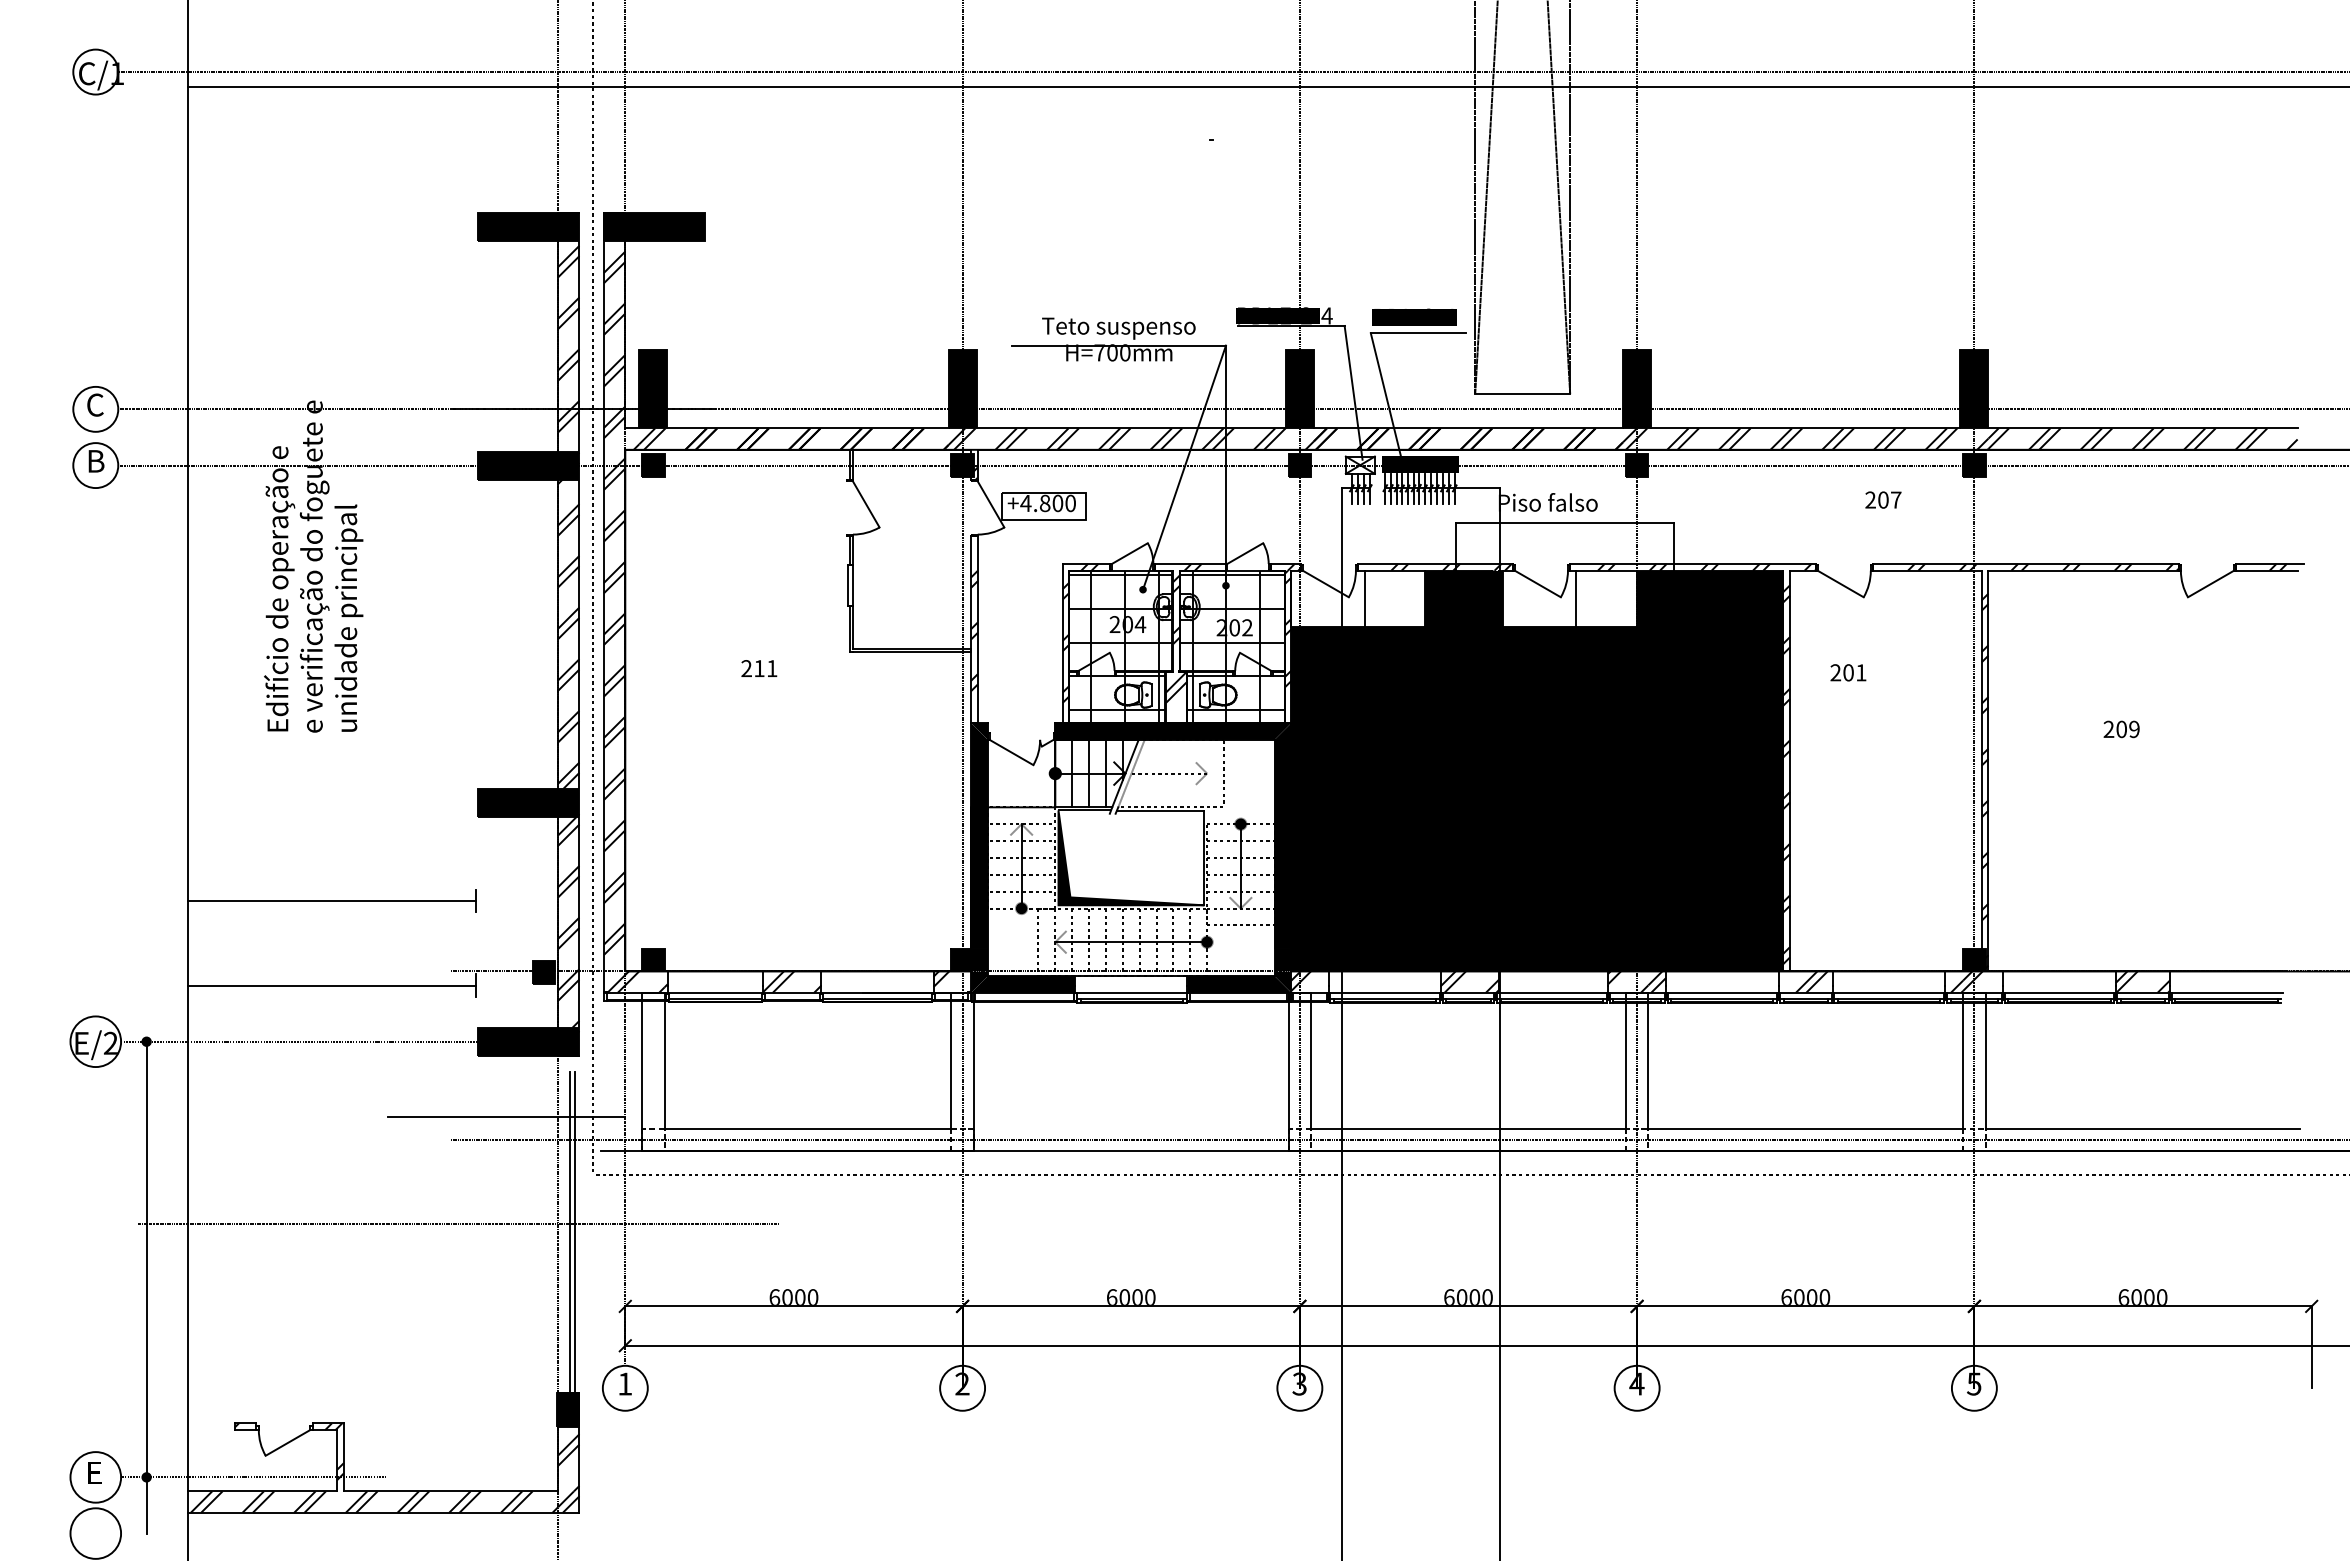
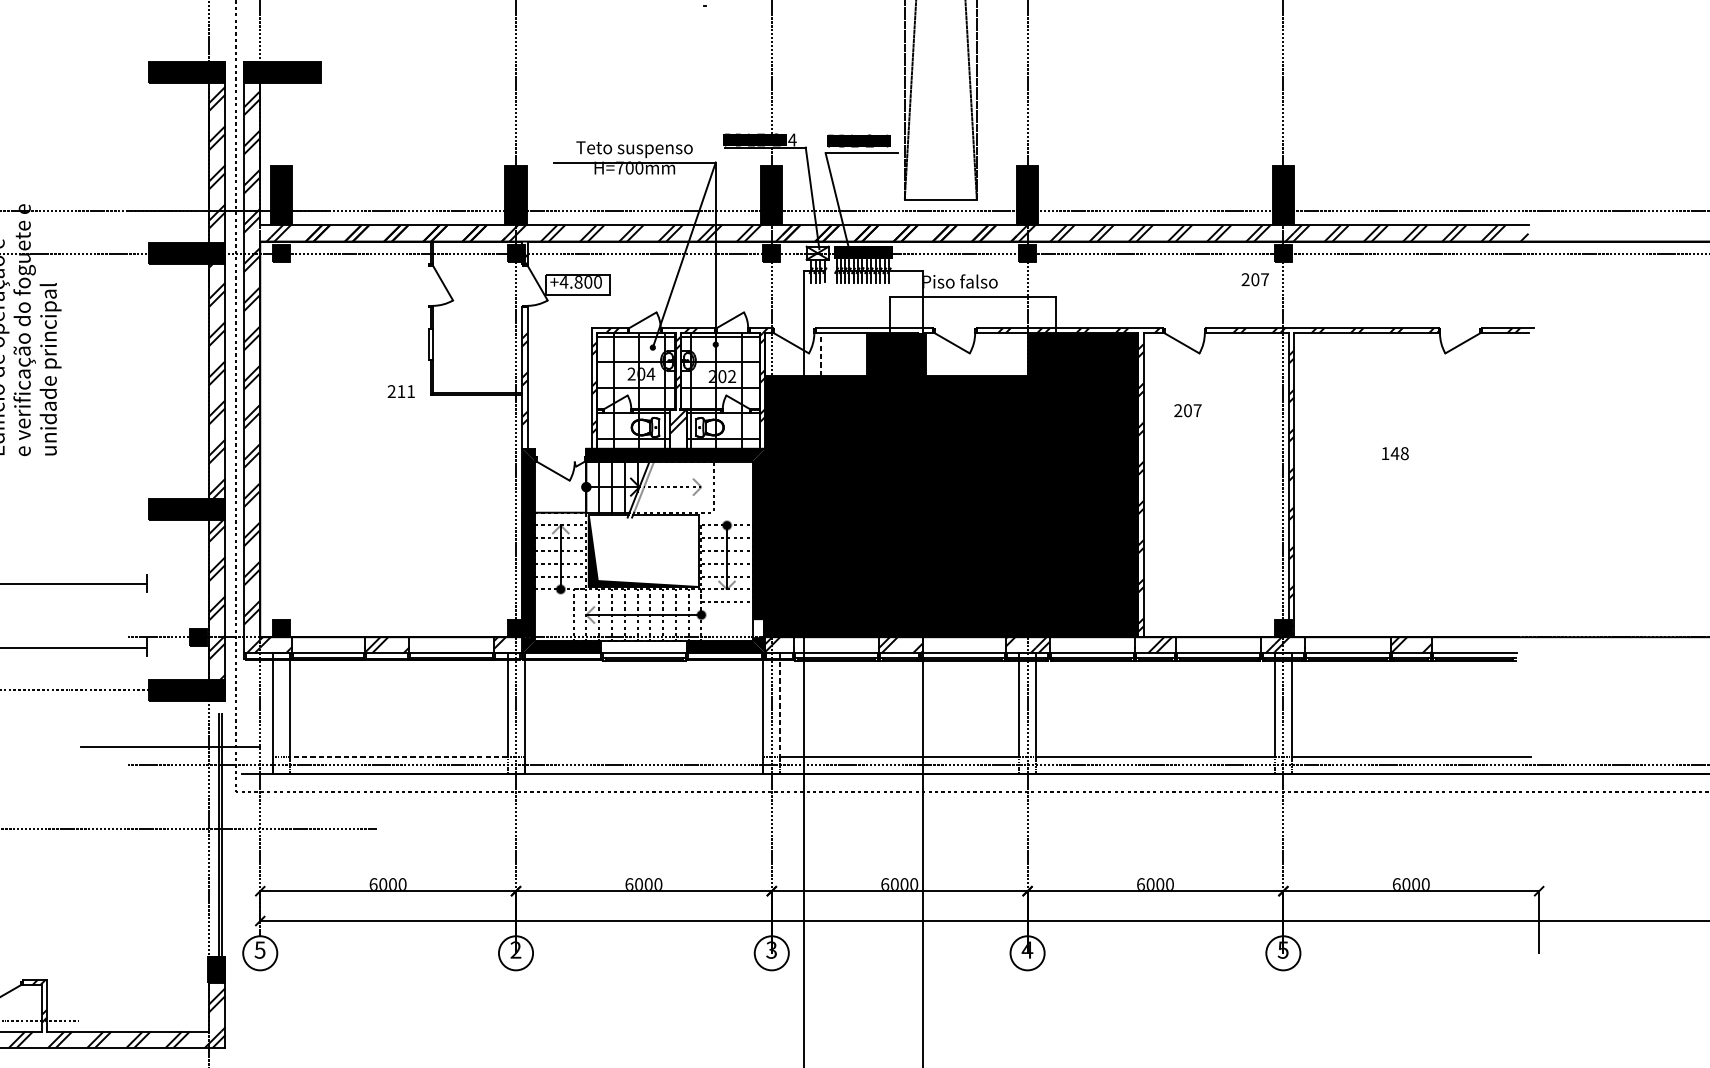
text: (1883, 499) -> (1255, 279), moved
hatch: (1451, 566) -> (886, 330), removed
line: (1364, 598) -> (820, 354), solid -> dashed
line: (1576, 598) -> (981, 354), removed
text: (759, 668) -> (401, 391), moved
text: (1861, 672) -> (1197, 410), 201 -> 207
text: (2121, 729) -> (1394, 453), 209 -> 148
fill: (1281, 959) -> (757, 628), removed
line: (1311, 1061) -> (780, 705), solid -> dashed
line: (807, 1128) -> (398, 756), solid -> dashed
text: (624, 1383) -> (259, 949), 1 -> 5

